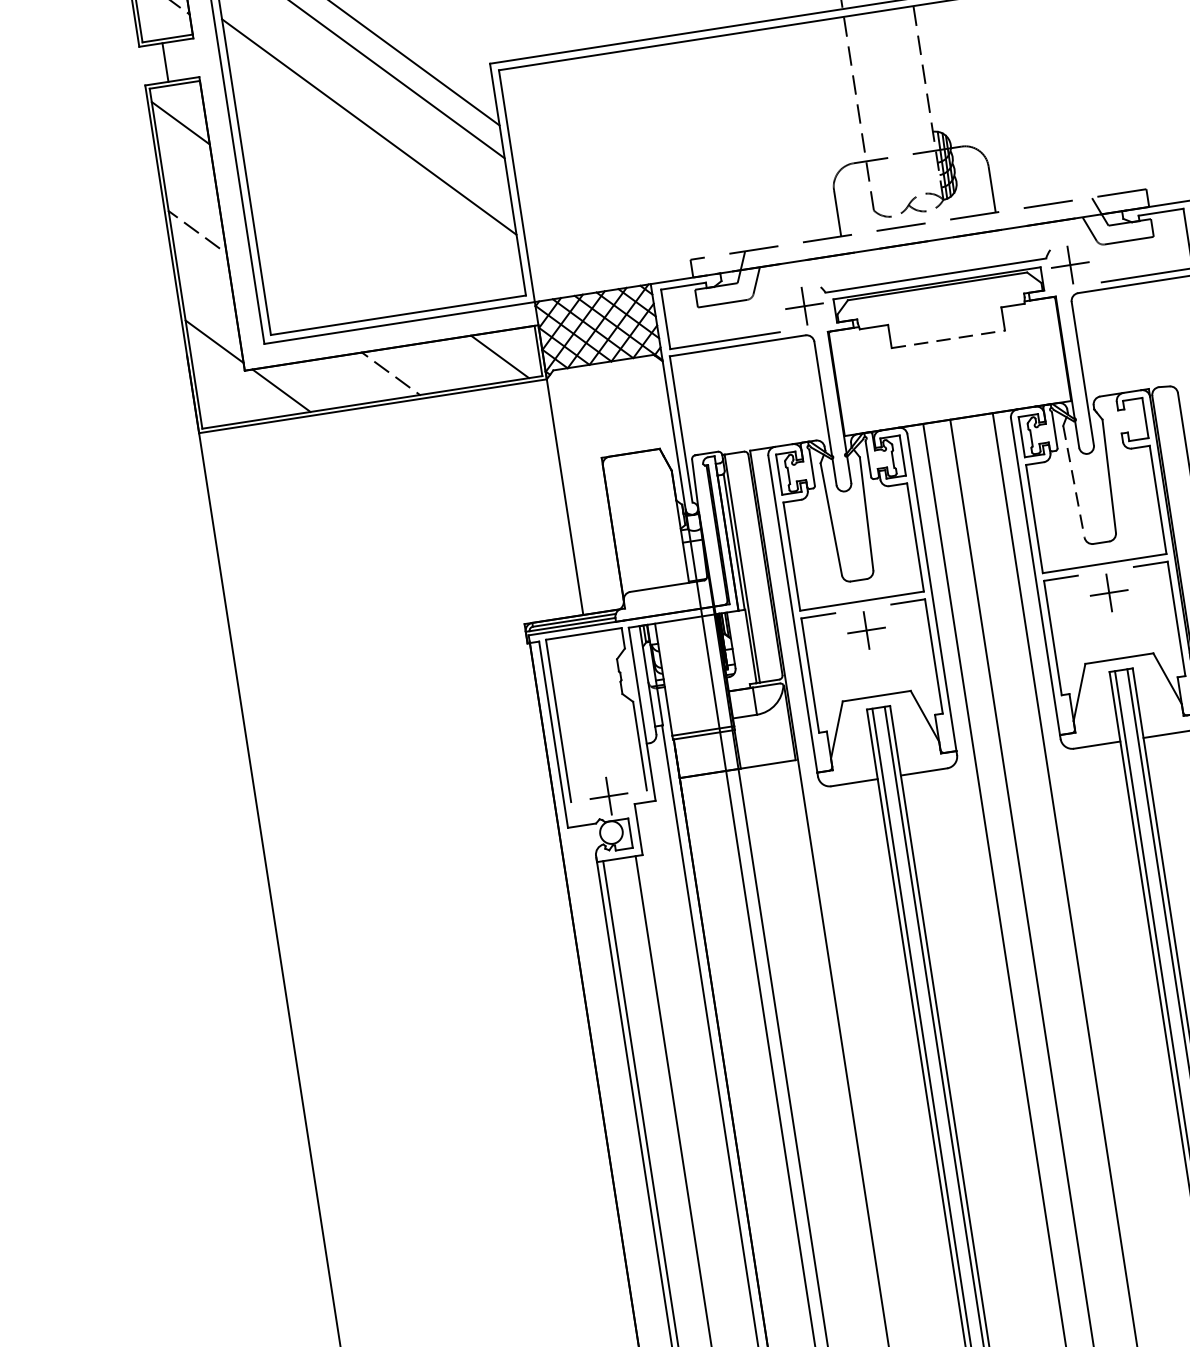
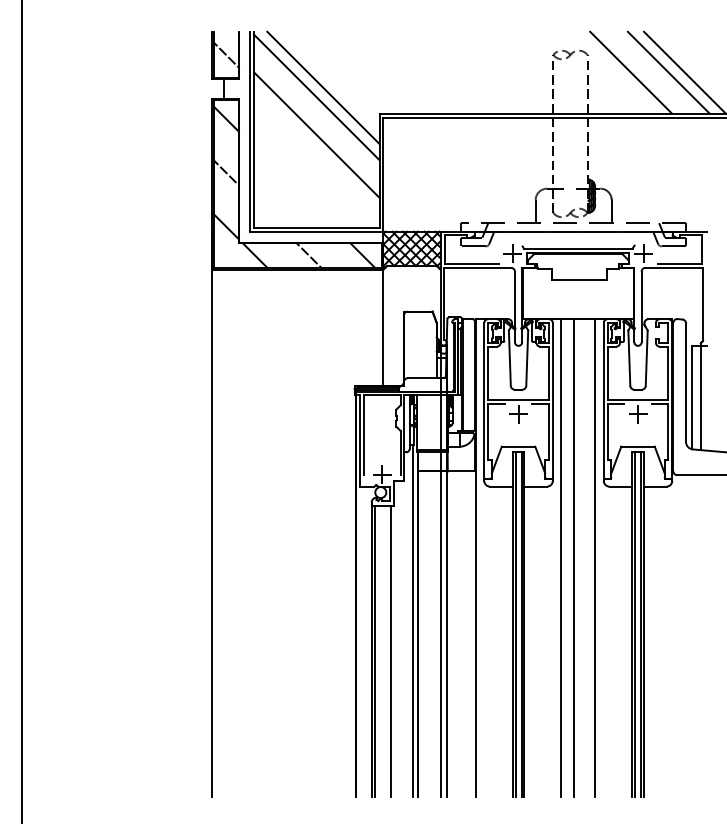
line: (948, 339) -> (579, 280), dashed -> solid
line: (1074, 482) -> (629, 358), dashed -> solid

